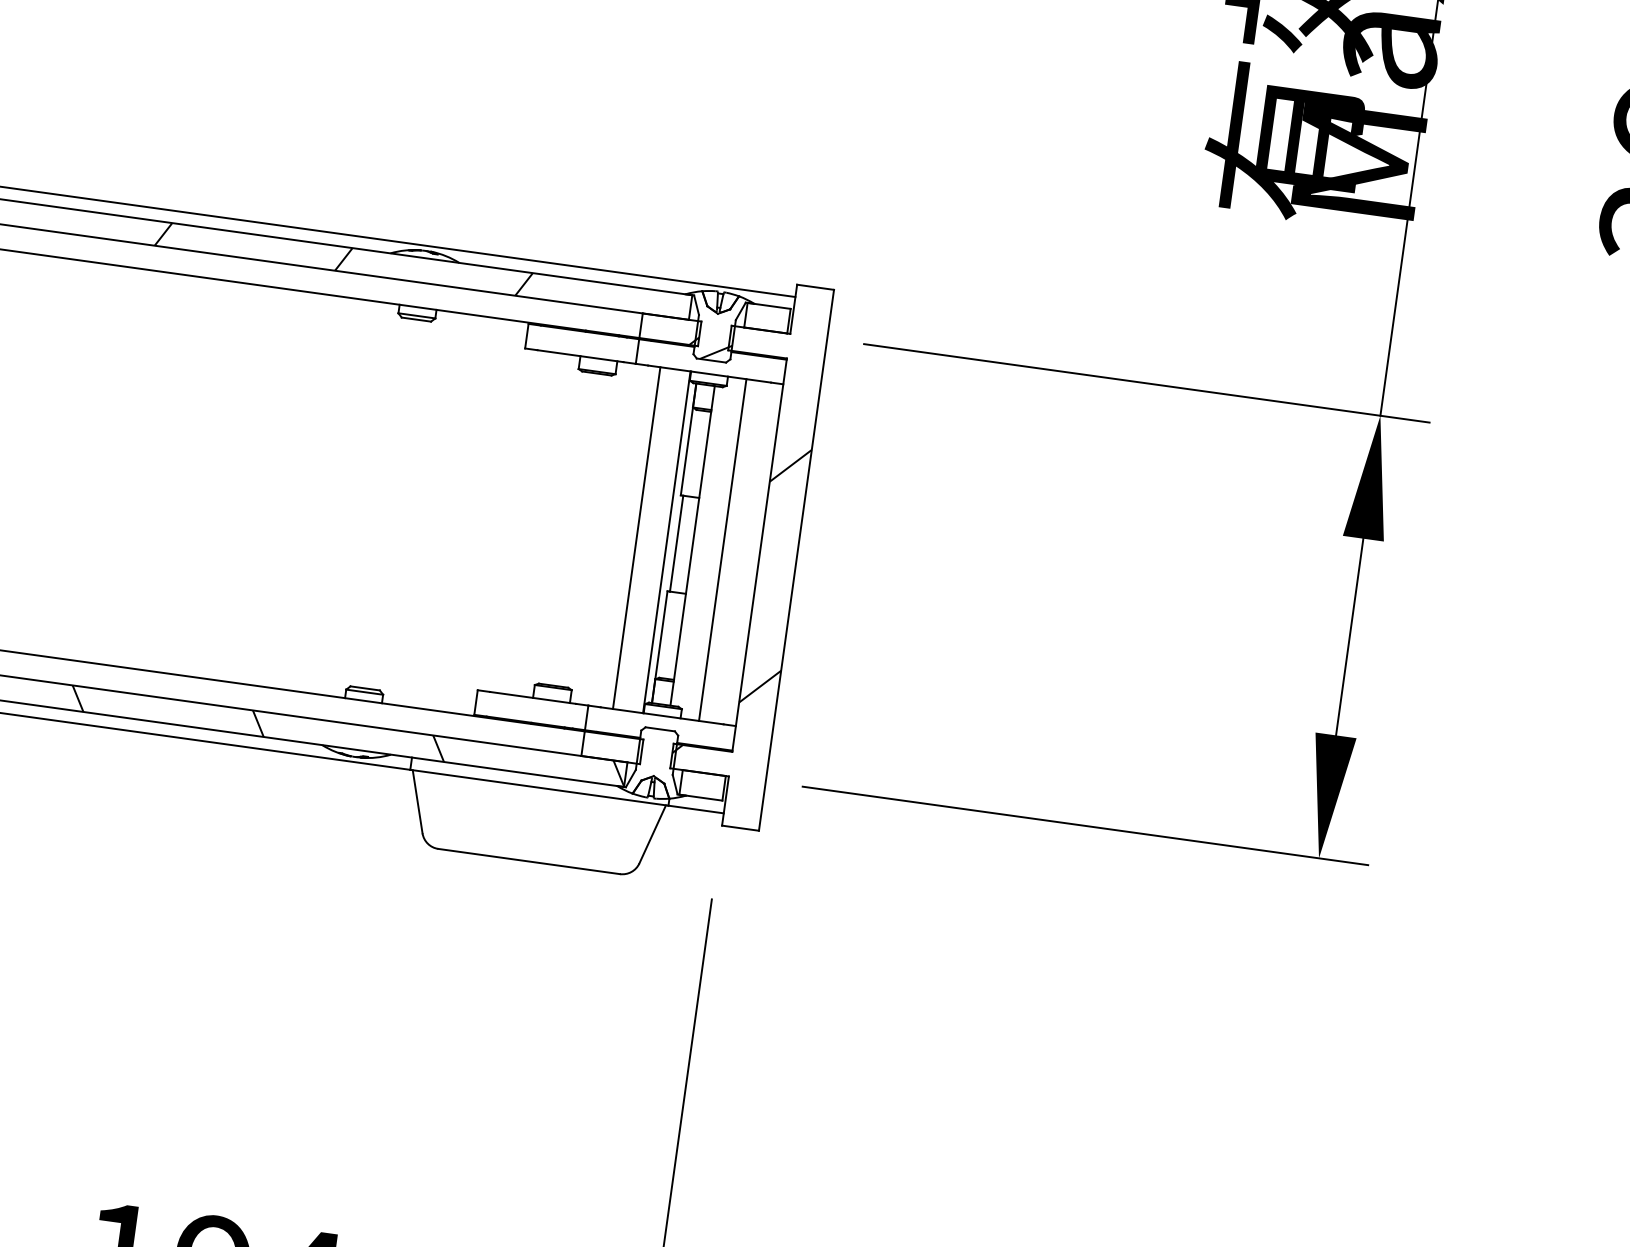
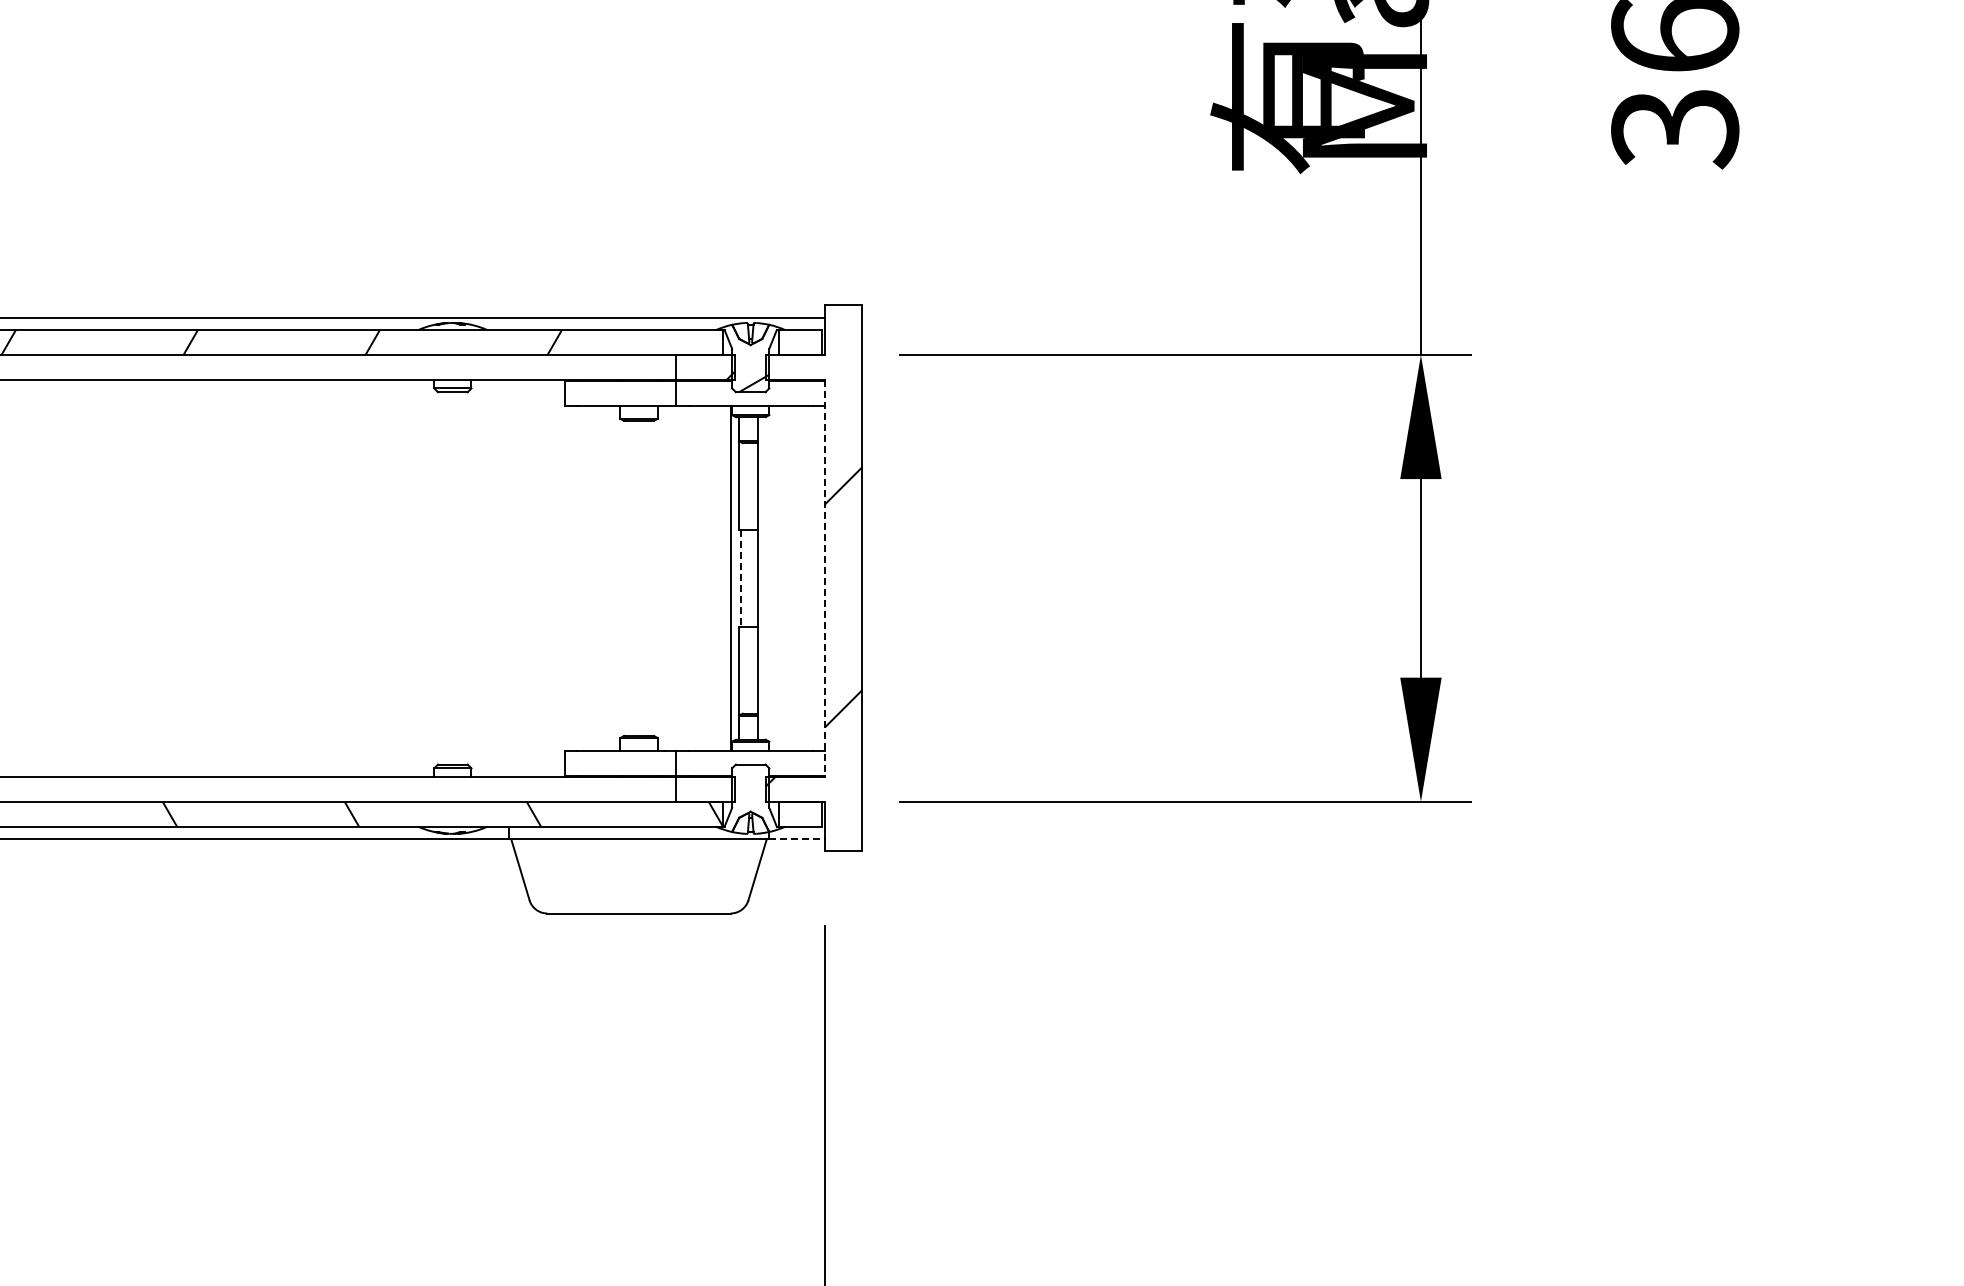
line: (637, 537) -> (701, 577), removed
line: (676, 543) -> (741, 578), solid -> dashed
line: (722, 549) -> (787, 577), removed
line: (759, 555) -> (825, 578), solid -> dashed
line: (696, 810) -> (797, 839), solid -> dashed

